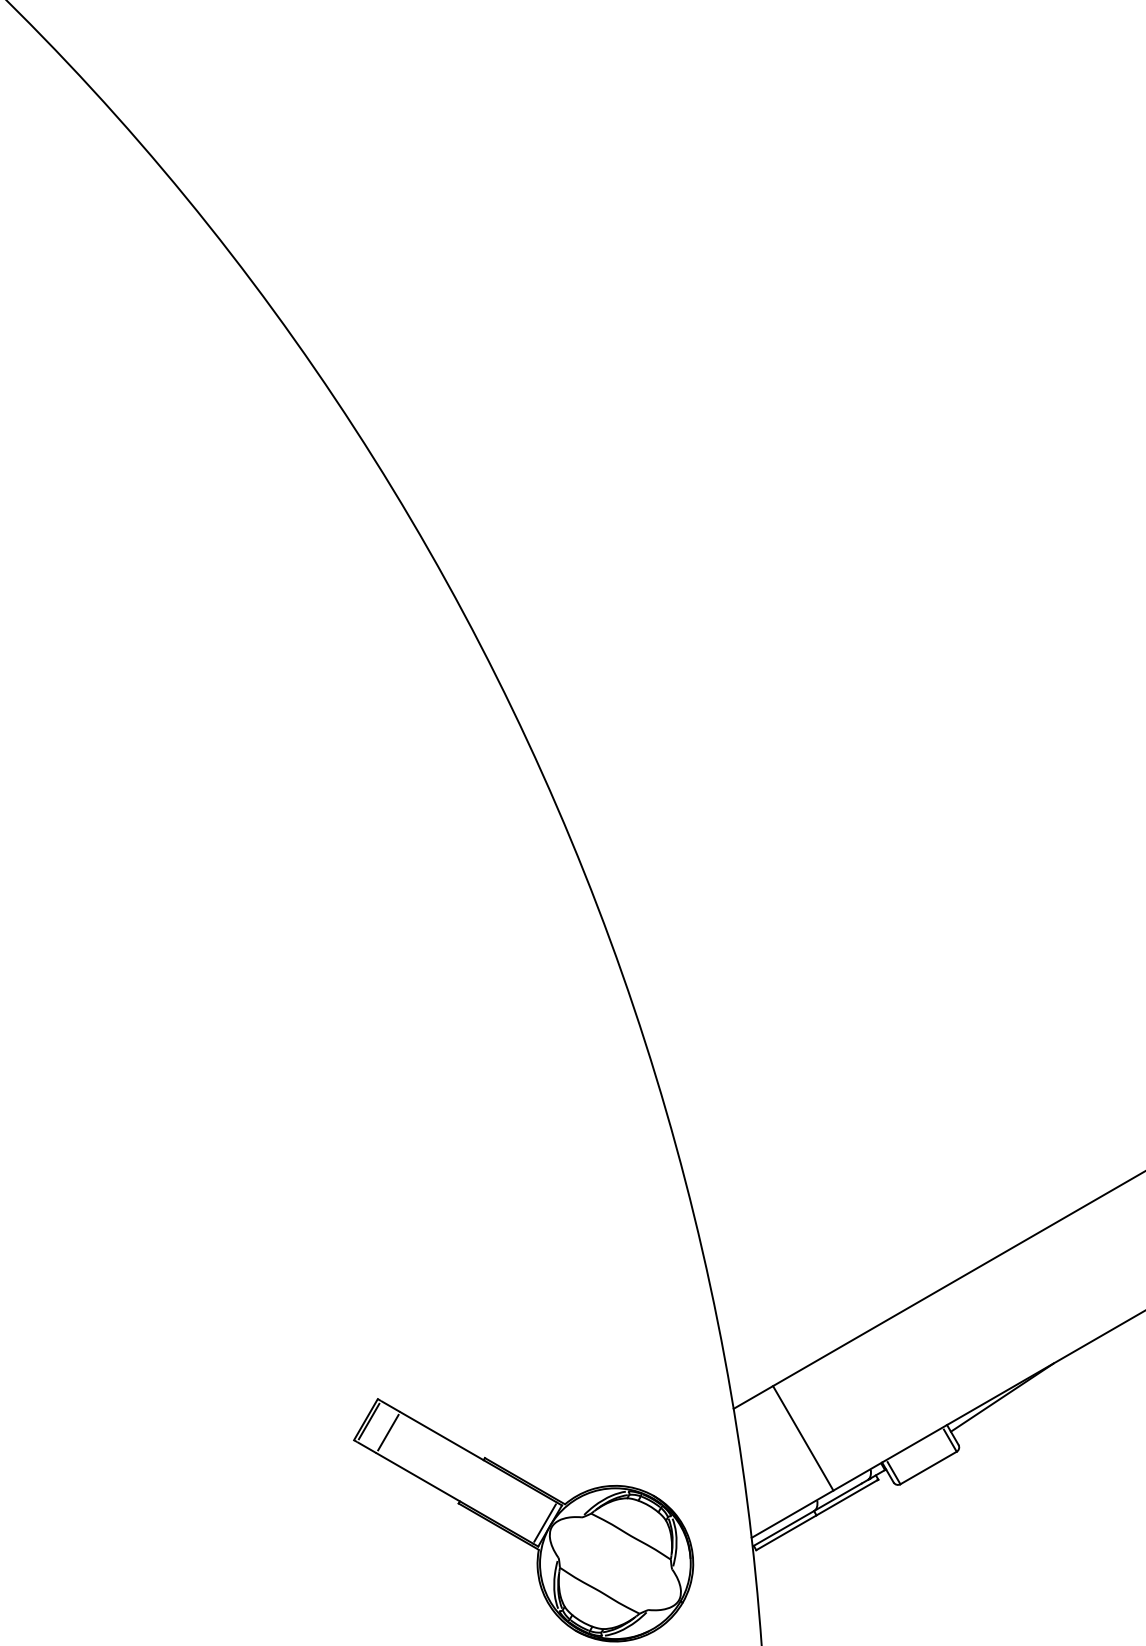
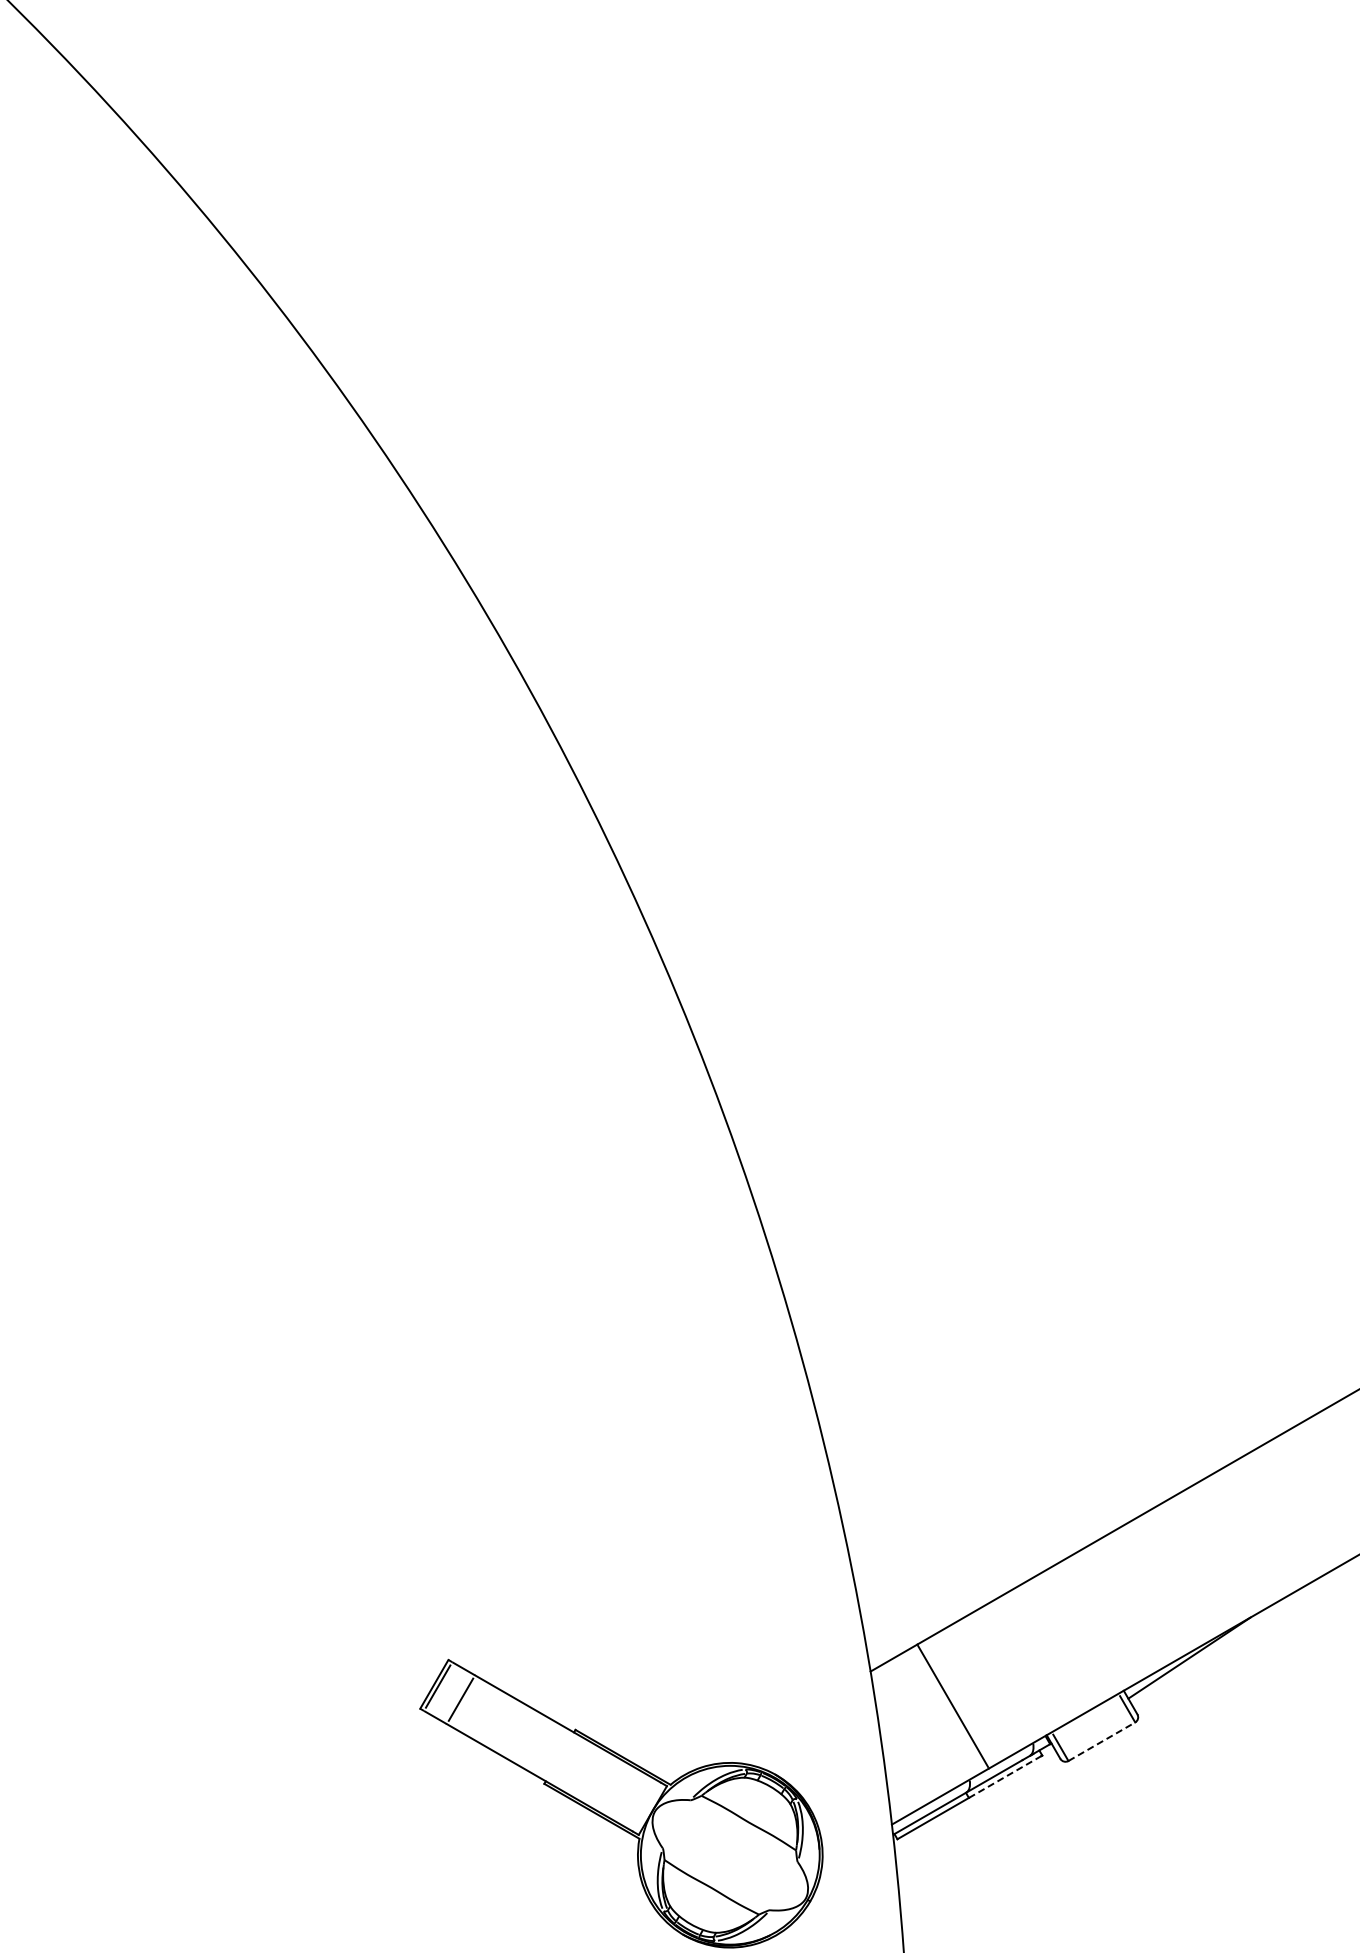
line: (928, 1467) -> (1101, 1741), solid -> dashed
line: (847, 1498) -> (1005, 1777), solid -> dashed
line: (544, 1523) -> (646, 1807), removed

